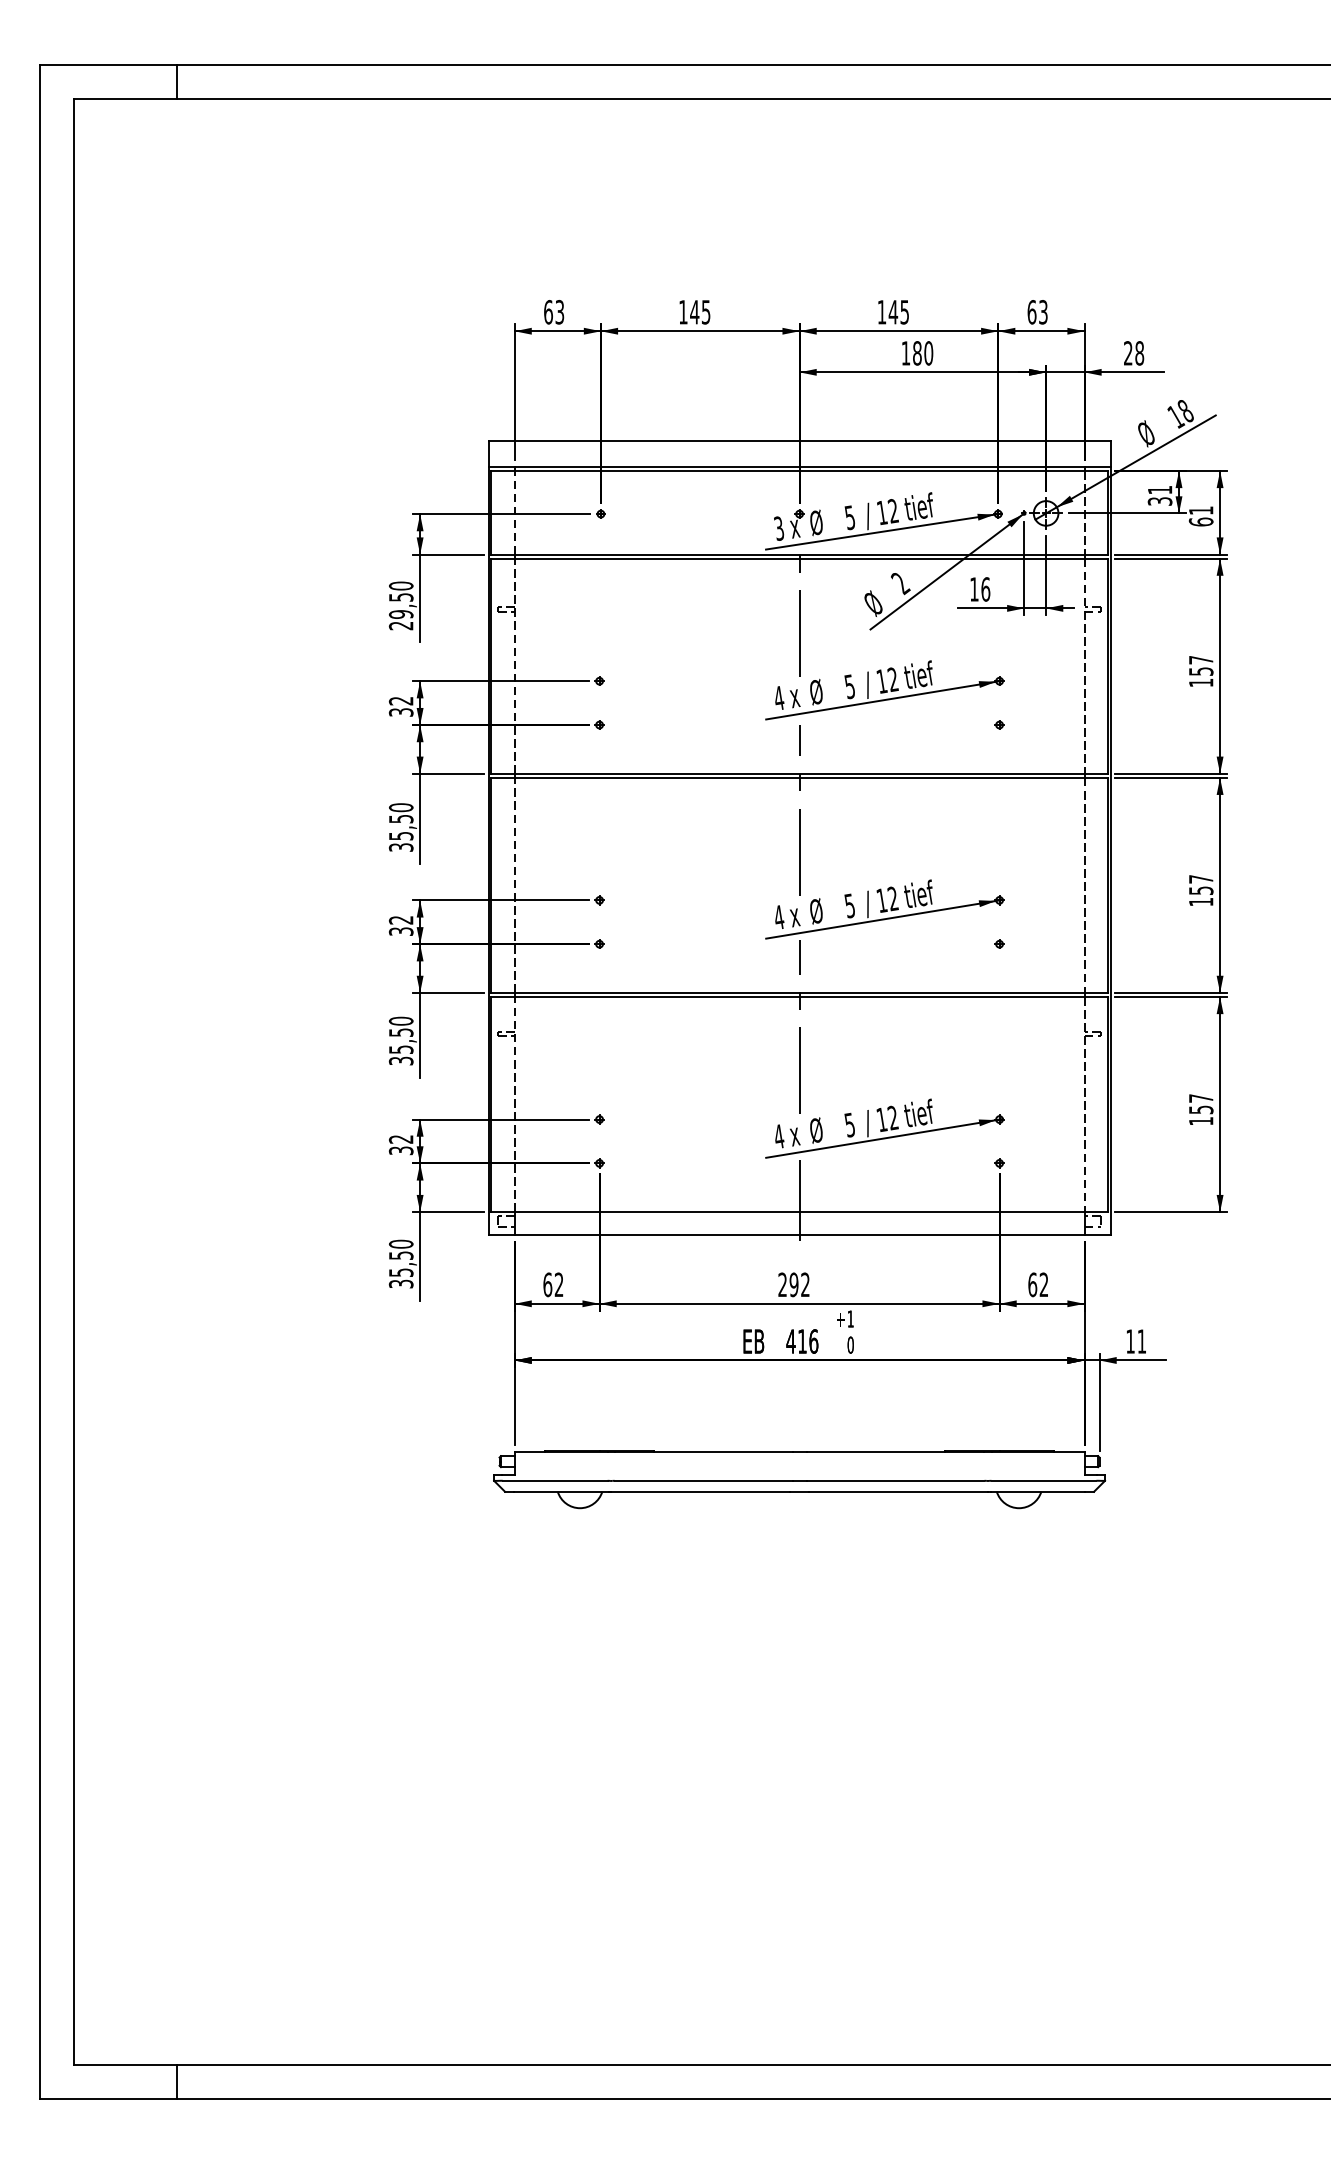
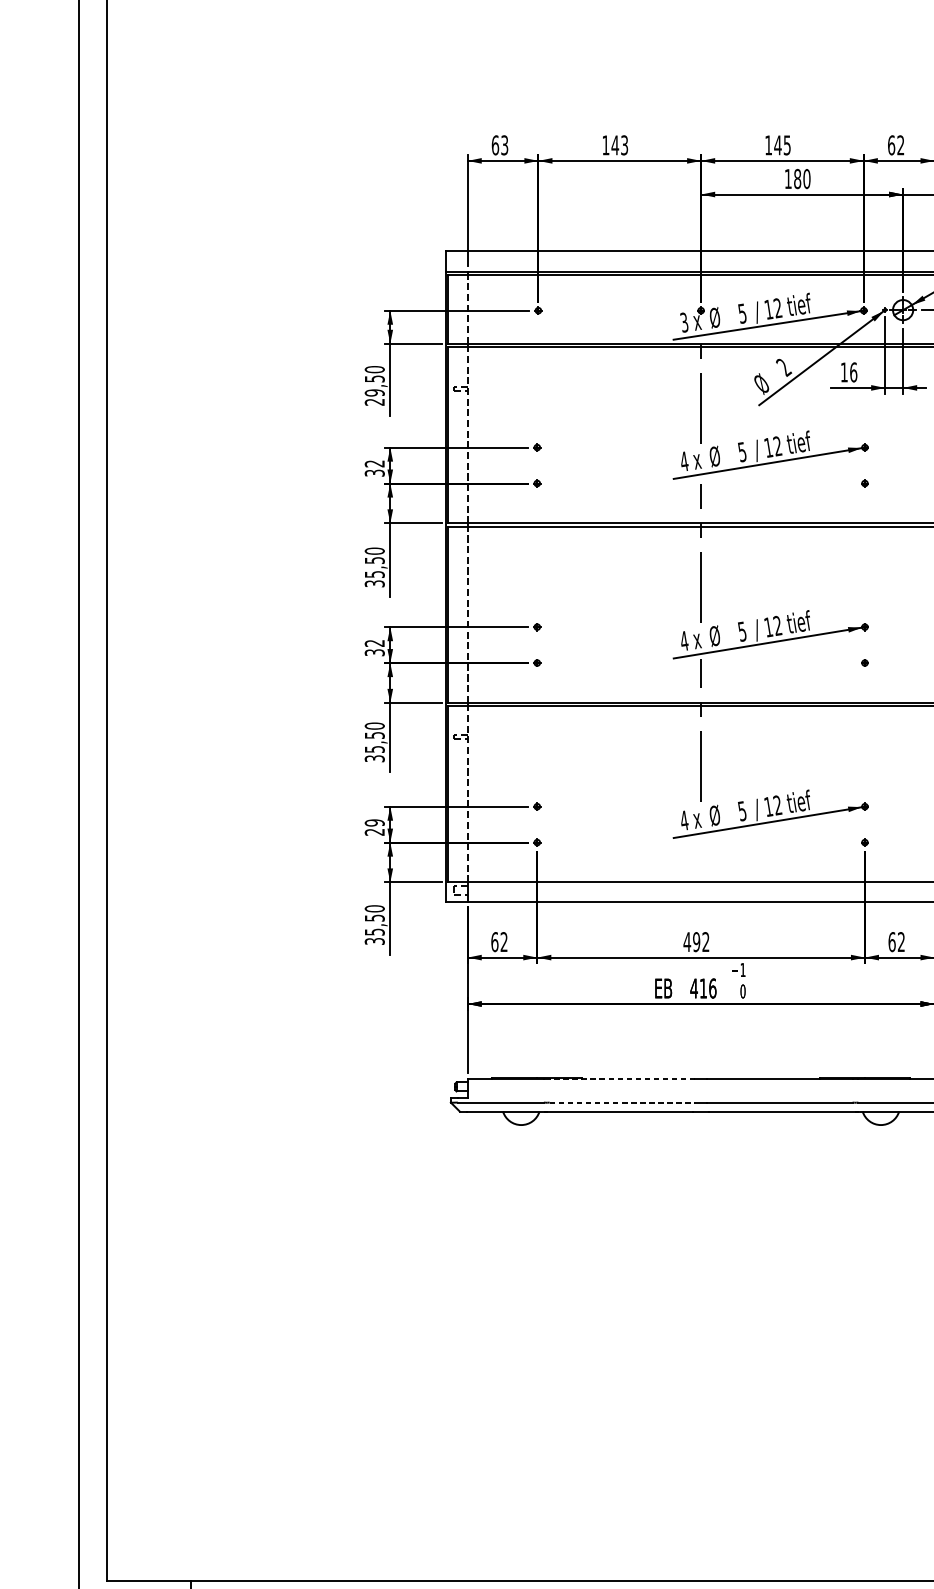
text: (706, 311) -> (624, 144), 145 -> 143
text: (1043, 312) -> (900, 145), 63 -> 62
text: (401, 1145) -> (375, 827), 32 -> 29
line: (799, 1200) -> (701, 872), removed
text: (782, 1284) -> (687, 941), 292 -> 492
line: (703, 1452) -> (622, 1079), solid -> dashed
line: (703, 1480) -> (622, 1102), solid -> dashed

